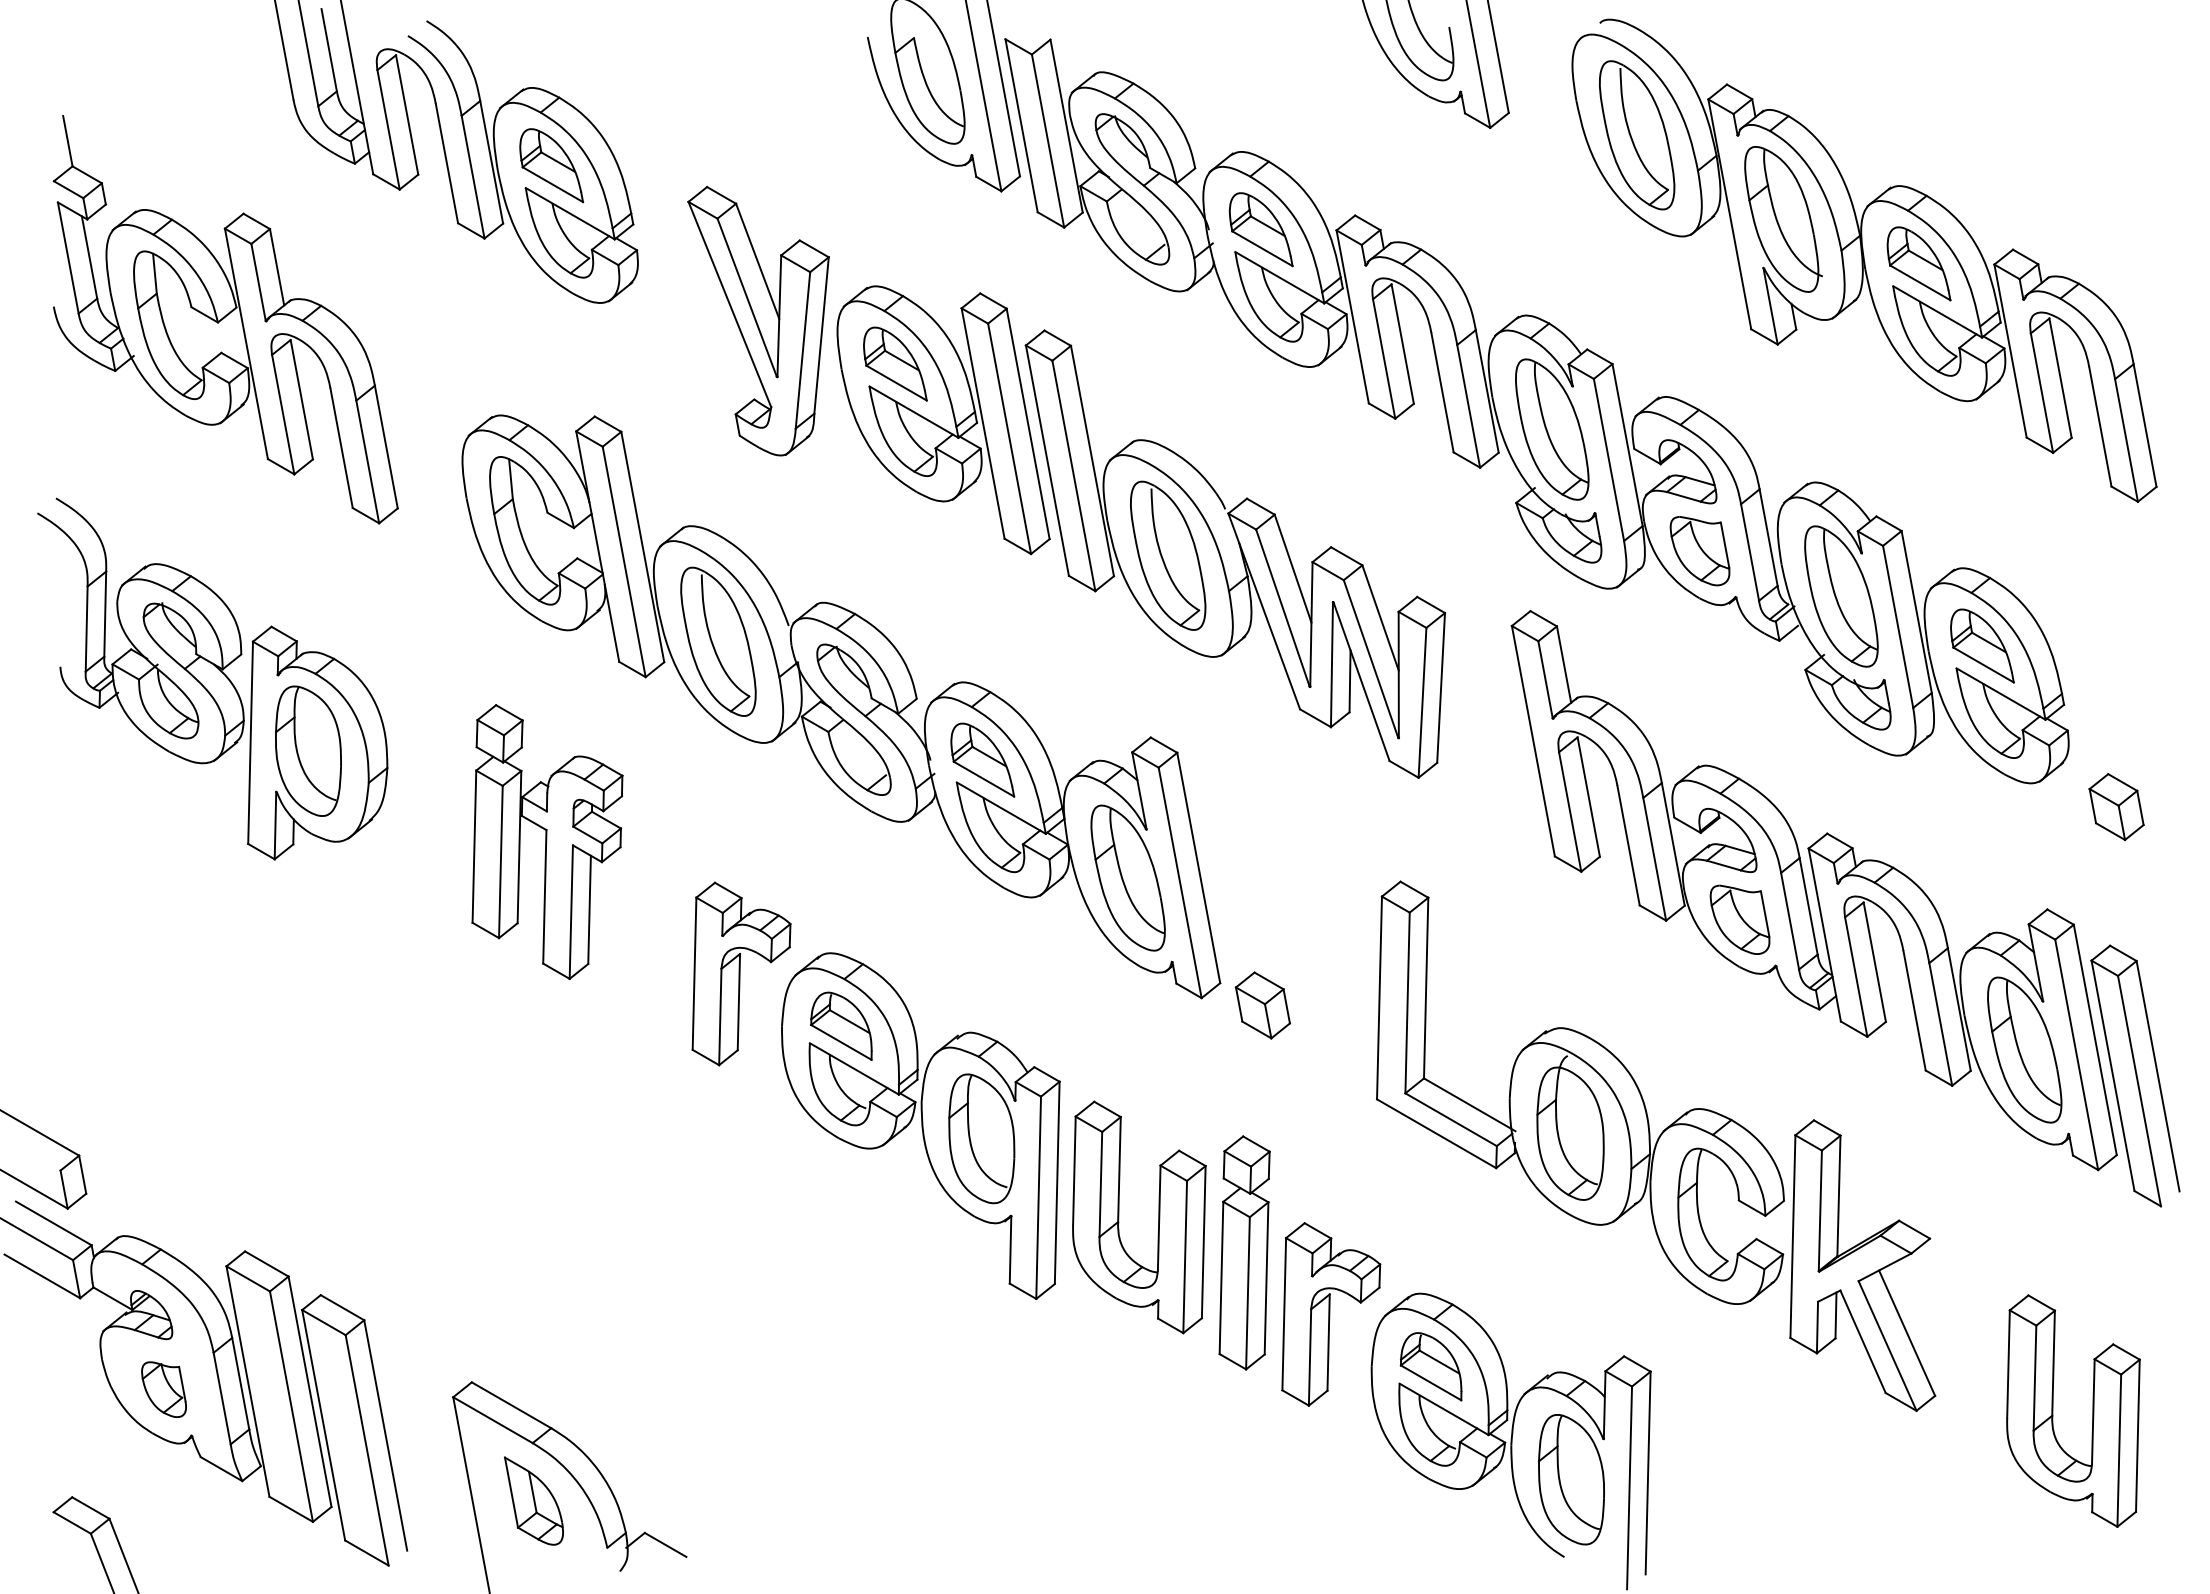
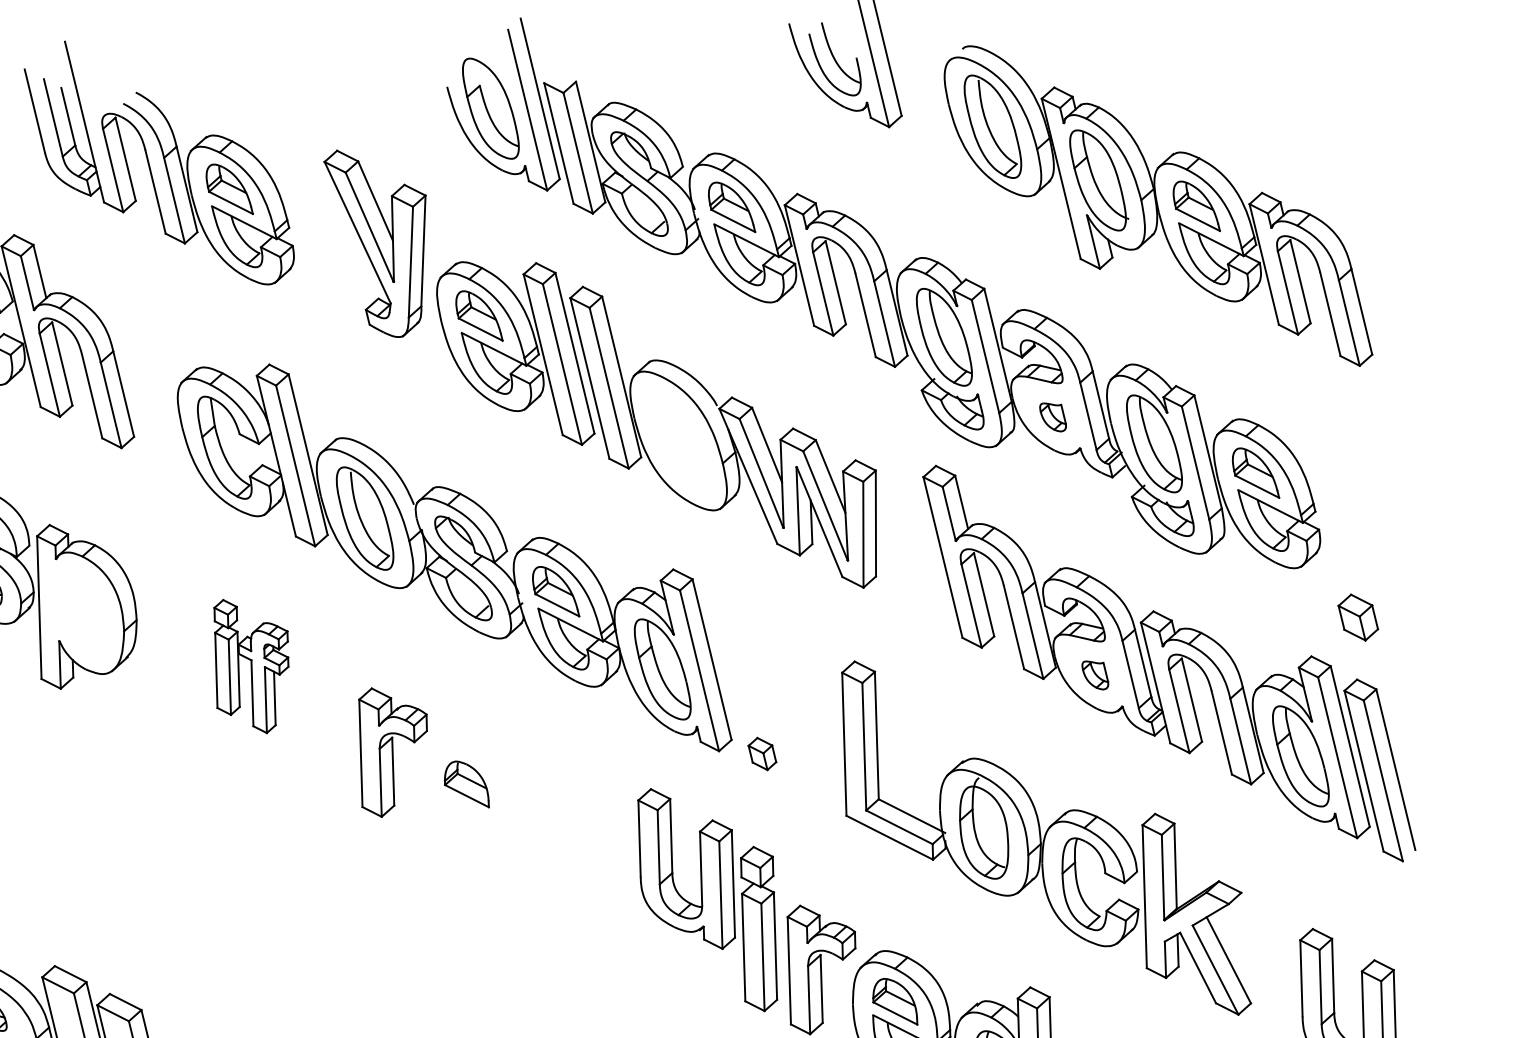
part: (758, 321) -> (378, 243), moved
part: (1699, 551) -> (1052, 417), size x0.6
part: (1168, 555) -> (678, 440), removed
part: (308, 750) -> (80, 610), removed
part: (2116, 806) -> (1358, 617), moved
part: (547, 841) -> (252, 665), size x0.7
part: (1739, 919) -> (1094, 675), size x0.6
part: (1262, 1005) -> (762, 754), size x0.7
part: (920, 1126) -> (525, 852), removed
part: (1158, 1217) -> (700, 868), moved

